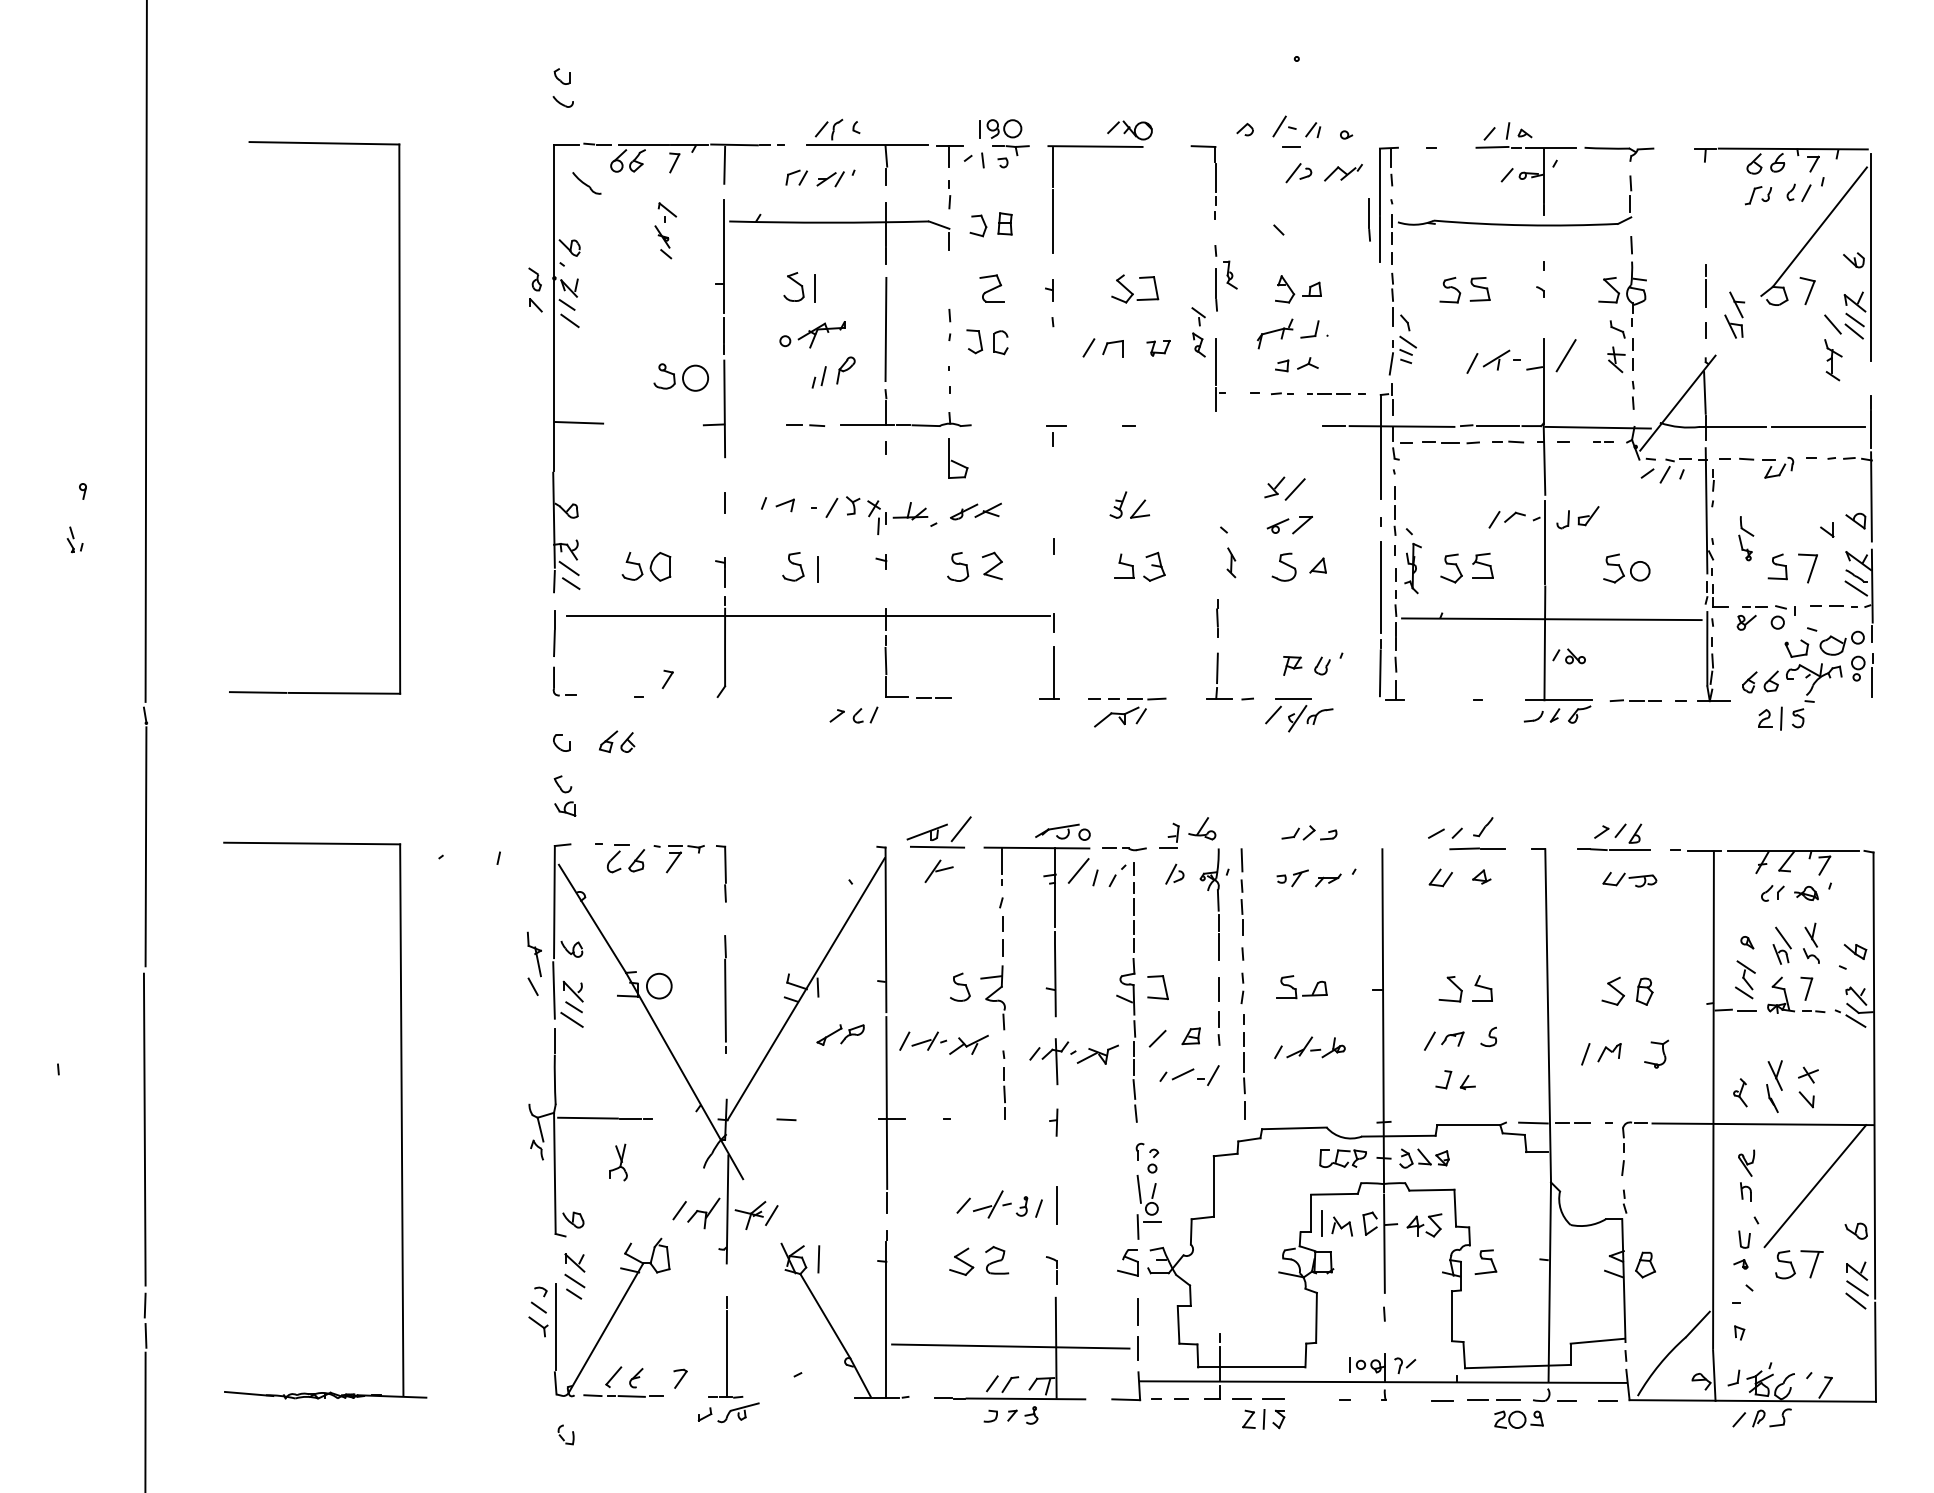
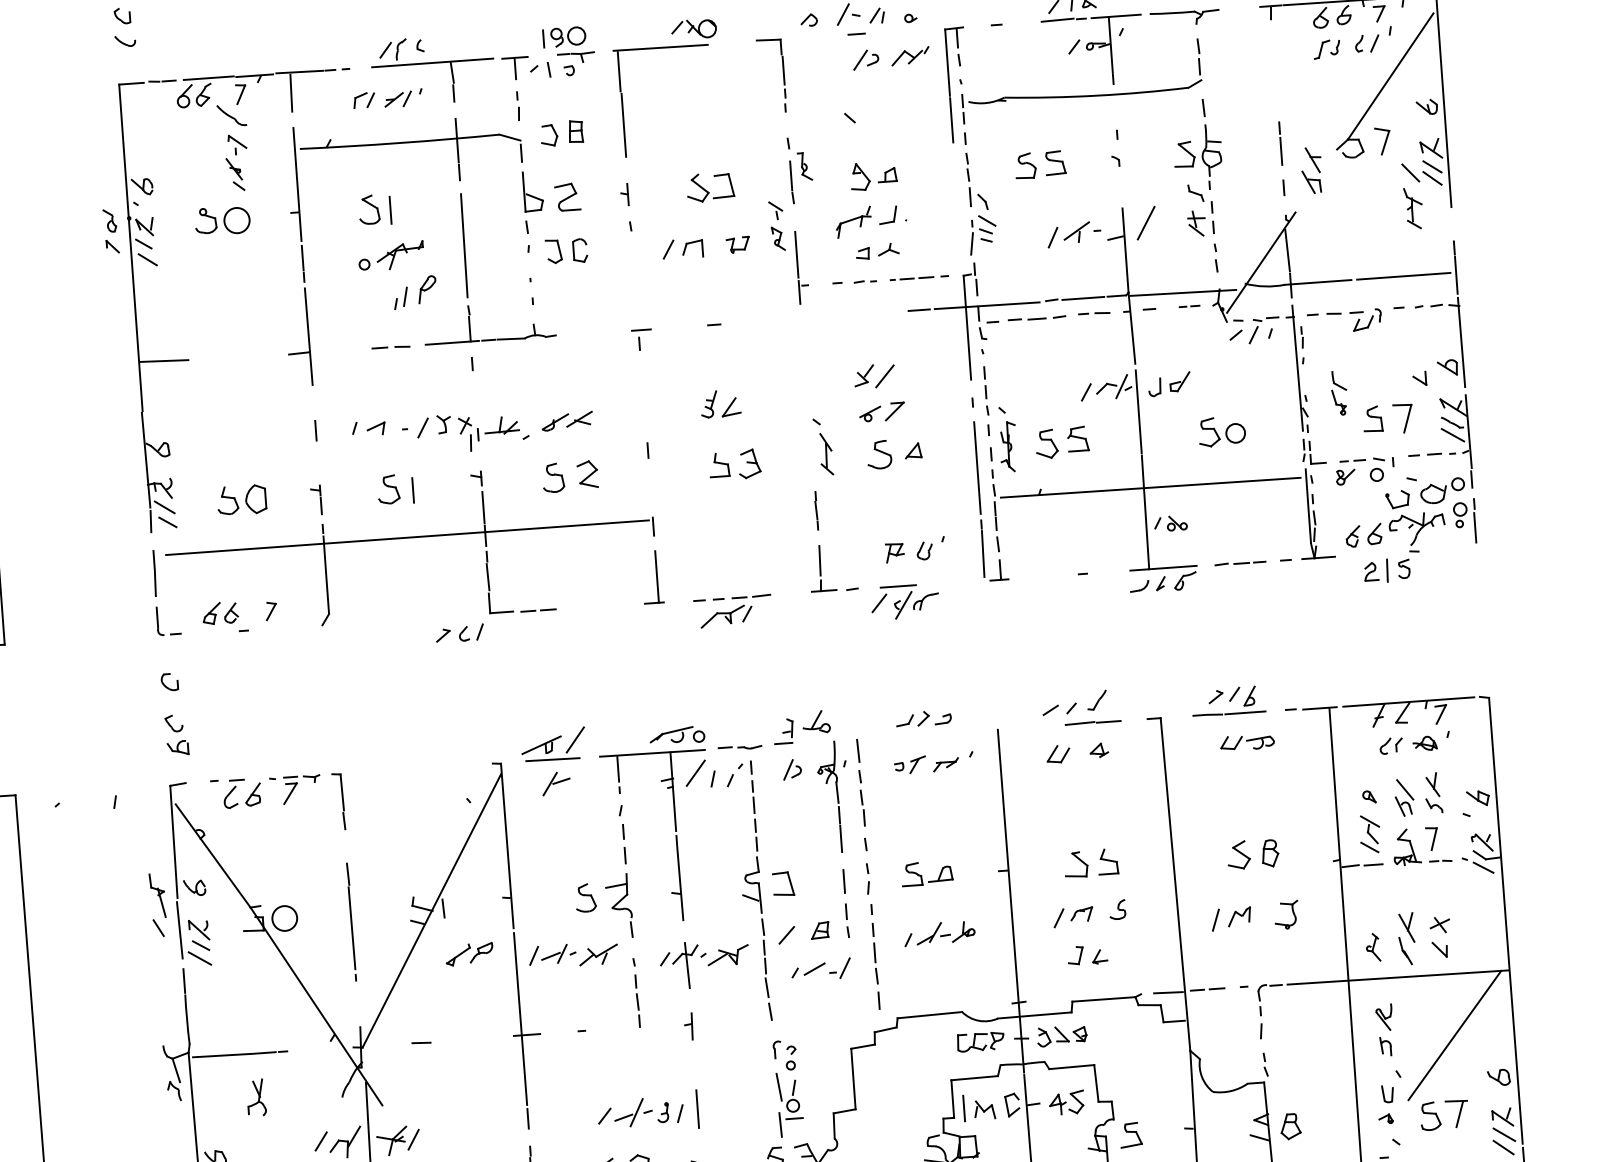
part: (586, 183) -> (231, 115), moved
line: (1369, 219) -> (939, 101), removed
part: (680, 377) -> (221, 220), moved
part: (958, 458) -> (533, 191), moved
line: (1530, 516) -> (1122, 386), added
part: (1231, 562) -> (826, 453), size x1.43
line: (886, 590) -> (483, 506), added
part: (617, 741) -> (220, 612), moved

